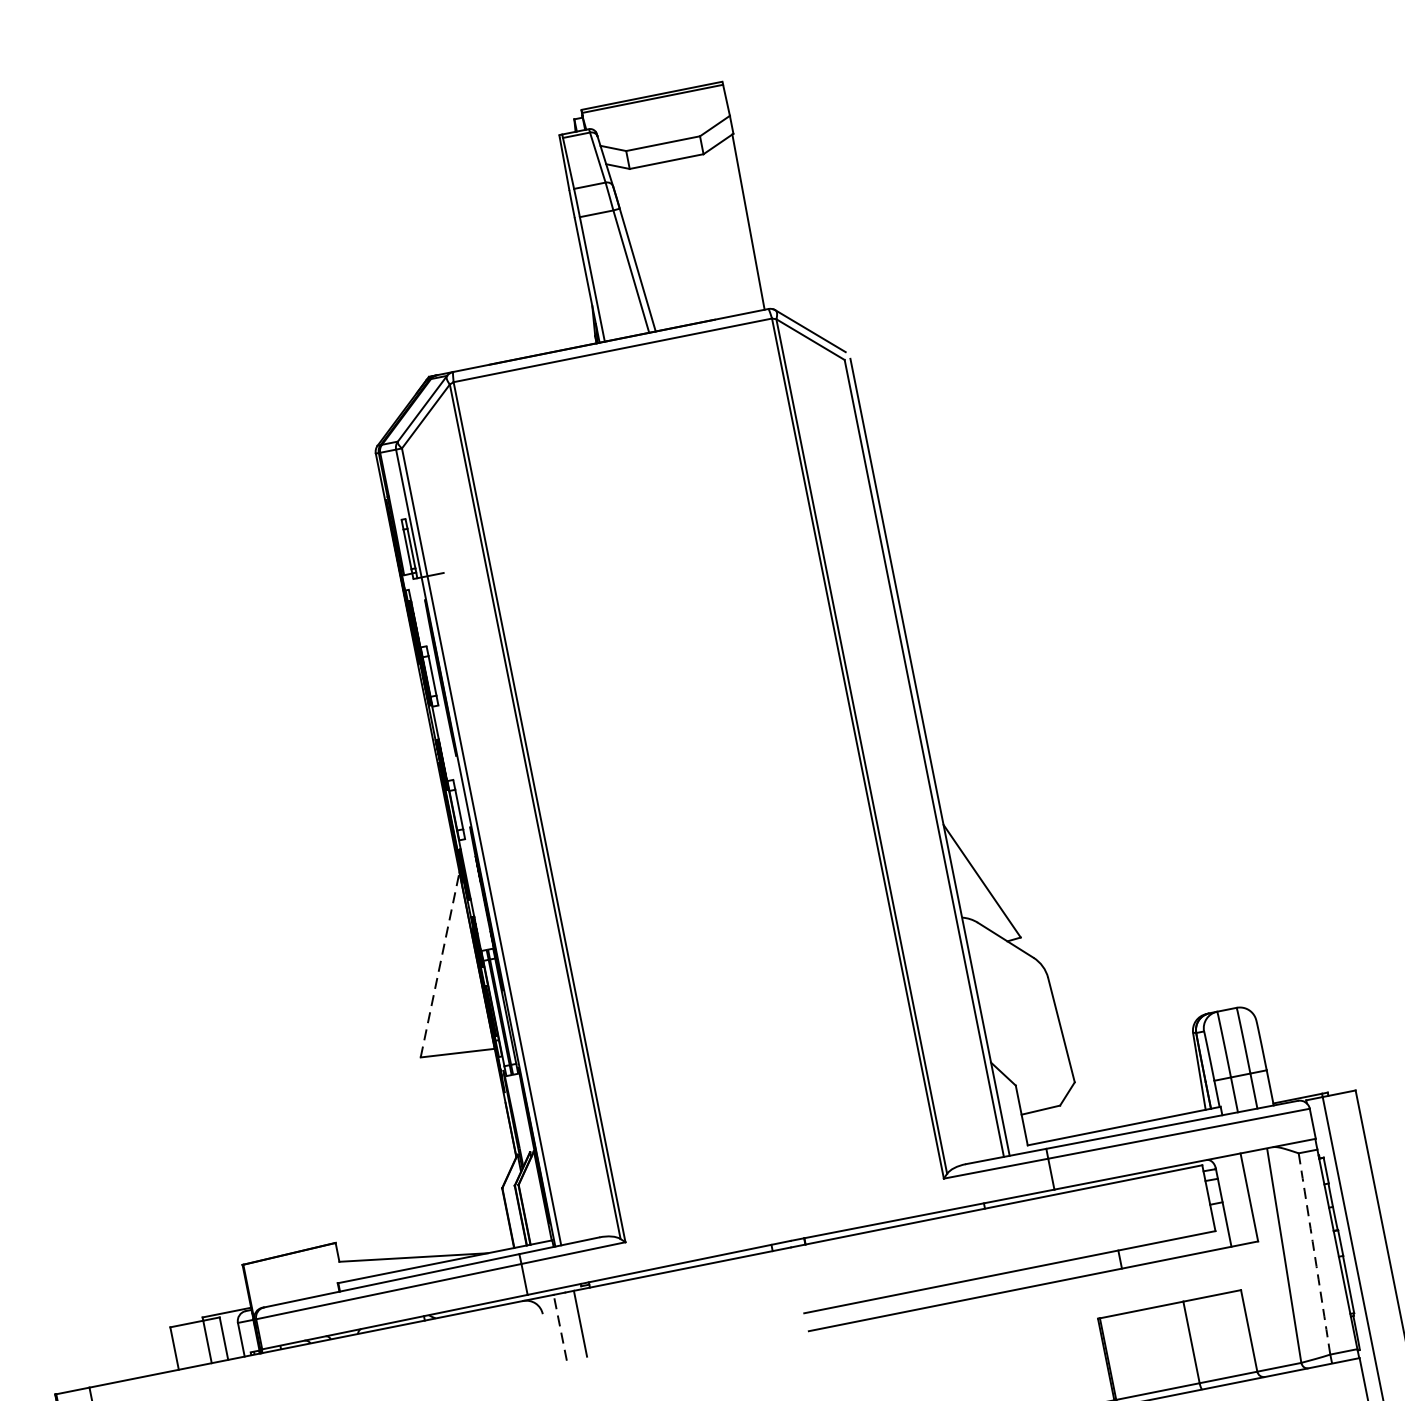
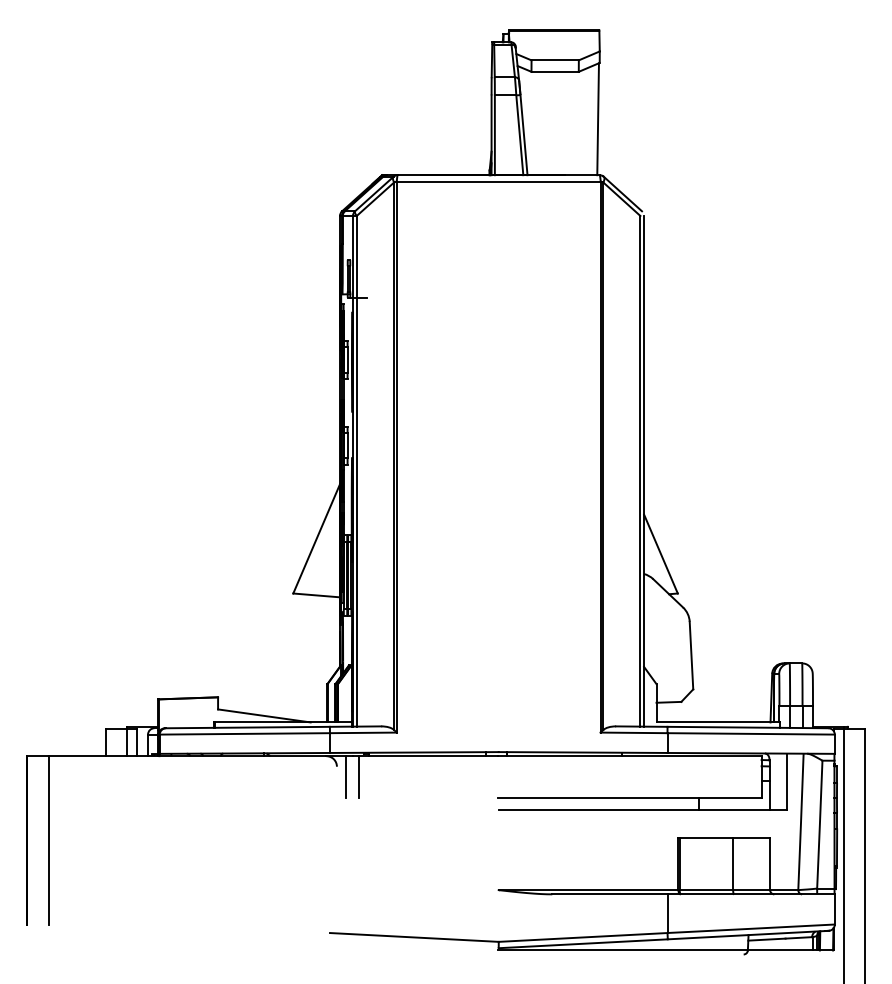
line: (439, 964) -> (316, 538), dashed -> solid
arc: (1313, 1253) -> (819, 824), dashed -> solid
line: (560, 1326) -> (346, 776), dashed -> solid

